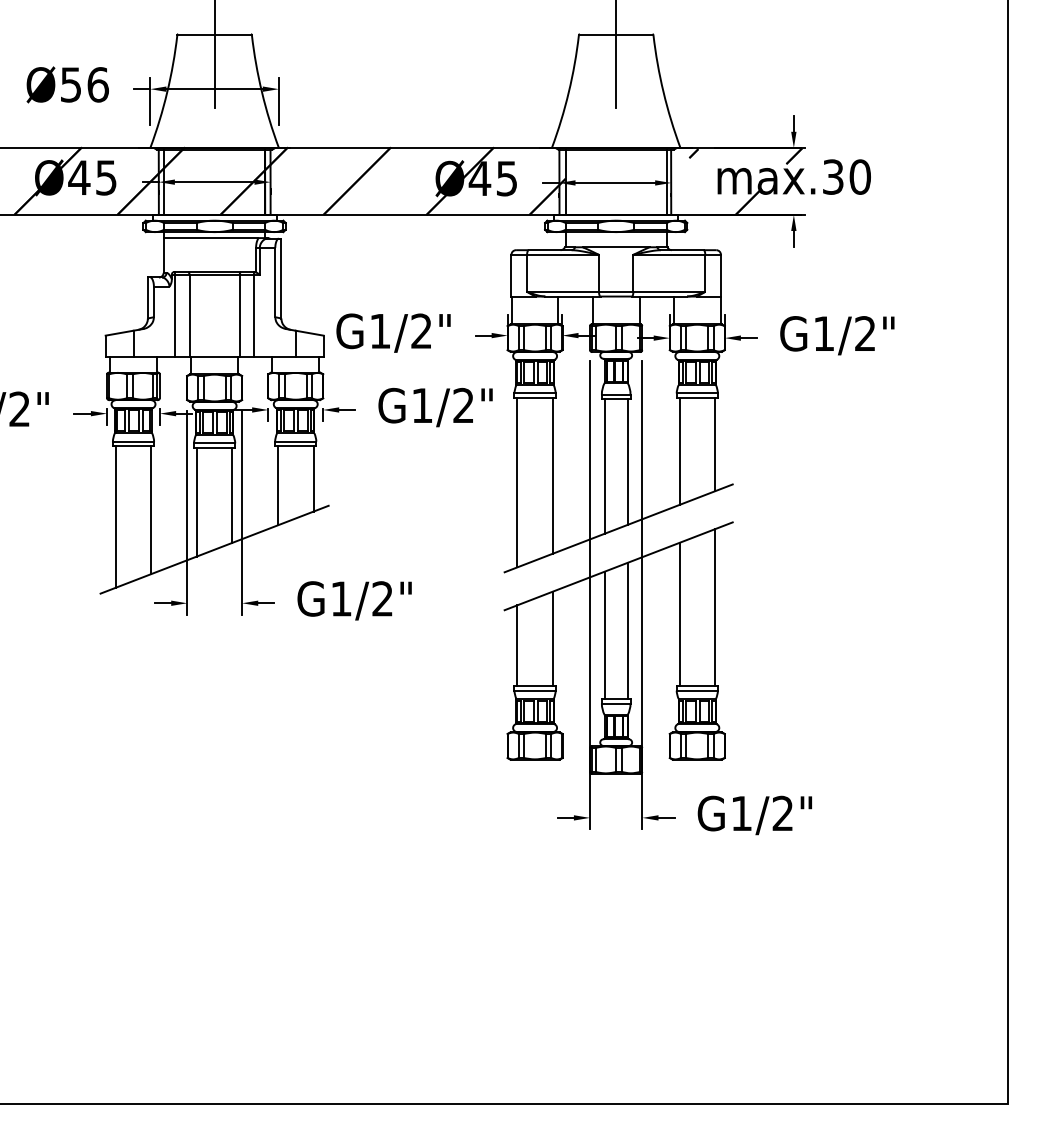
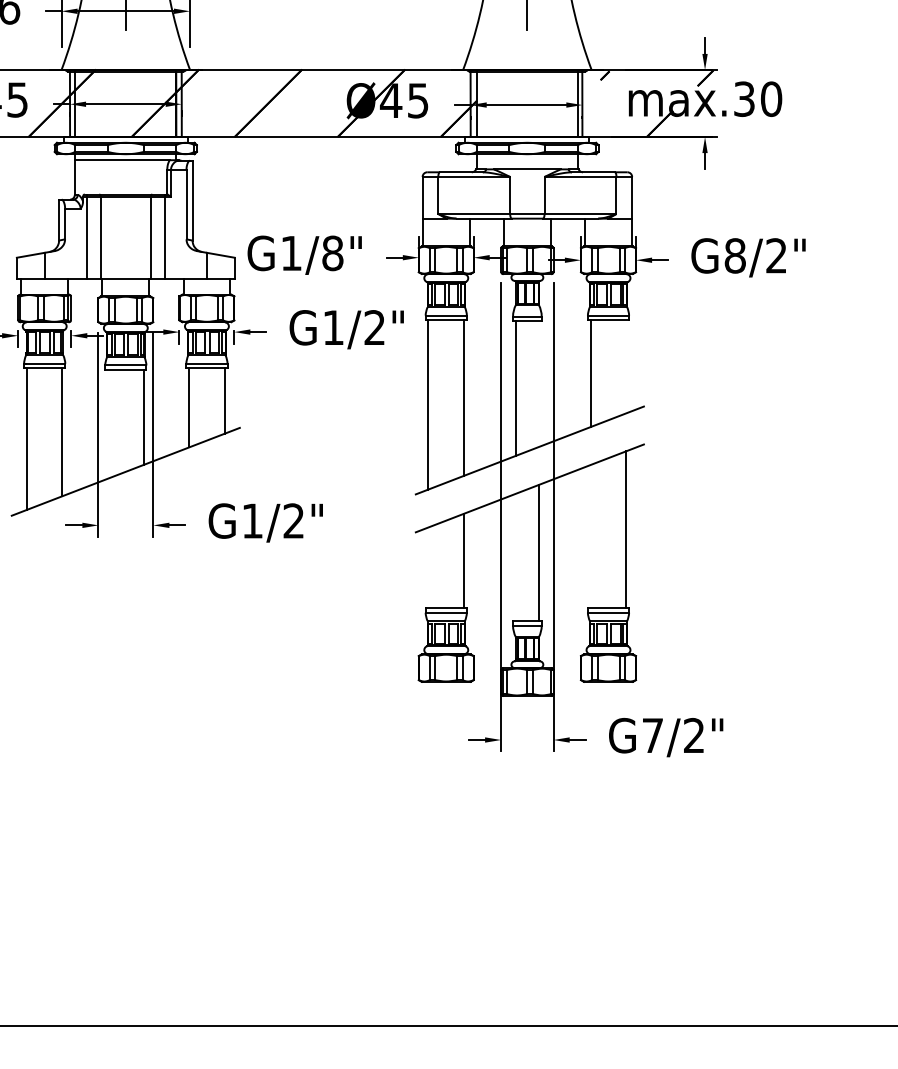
text: (421, 331) -> (332, 253), G1/2" -> G1/8"
text: (823, 333) -> (734, 255), G1/2" -> G8/2"
line: (715, 444) -> (626, 366), removed
line: (627, 461) -> (538, 383), removed
line: (196, 501) -> (107, 423), removed
line: (679, 614) -> (590, 536), removed
line: (604, 634) -> (515, 556), removed
line: (517, 645) -> (428, 567), removed
text: (741, 813) -> (652, 735), G1/2" -> G7/2"

